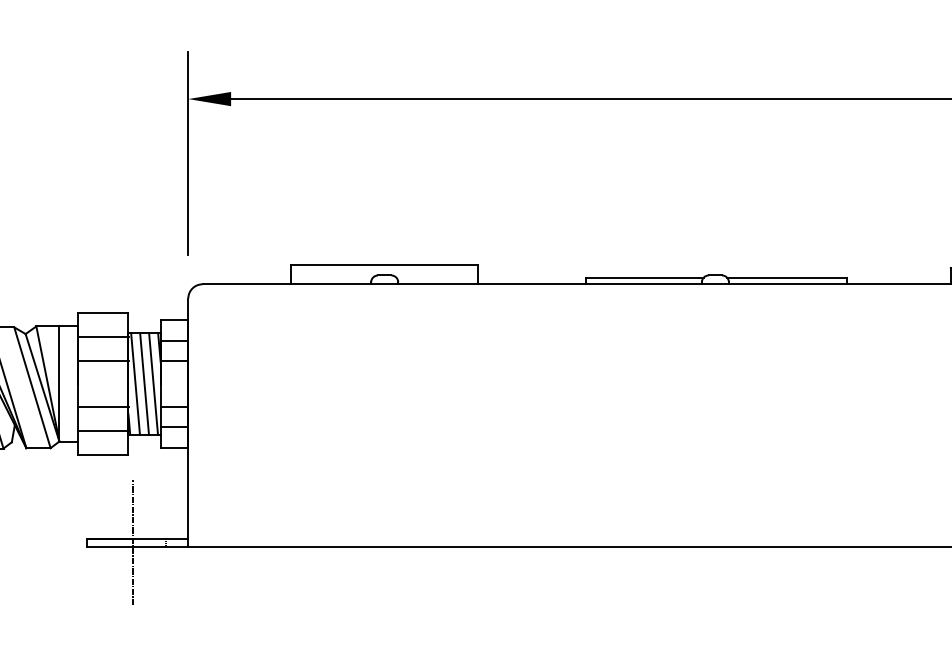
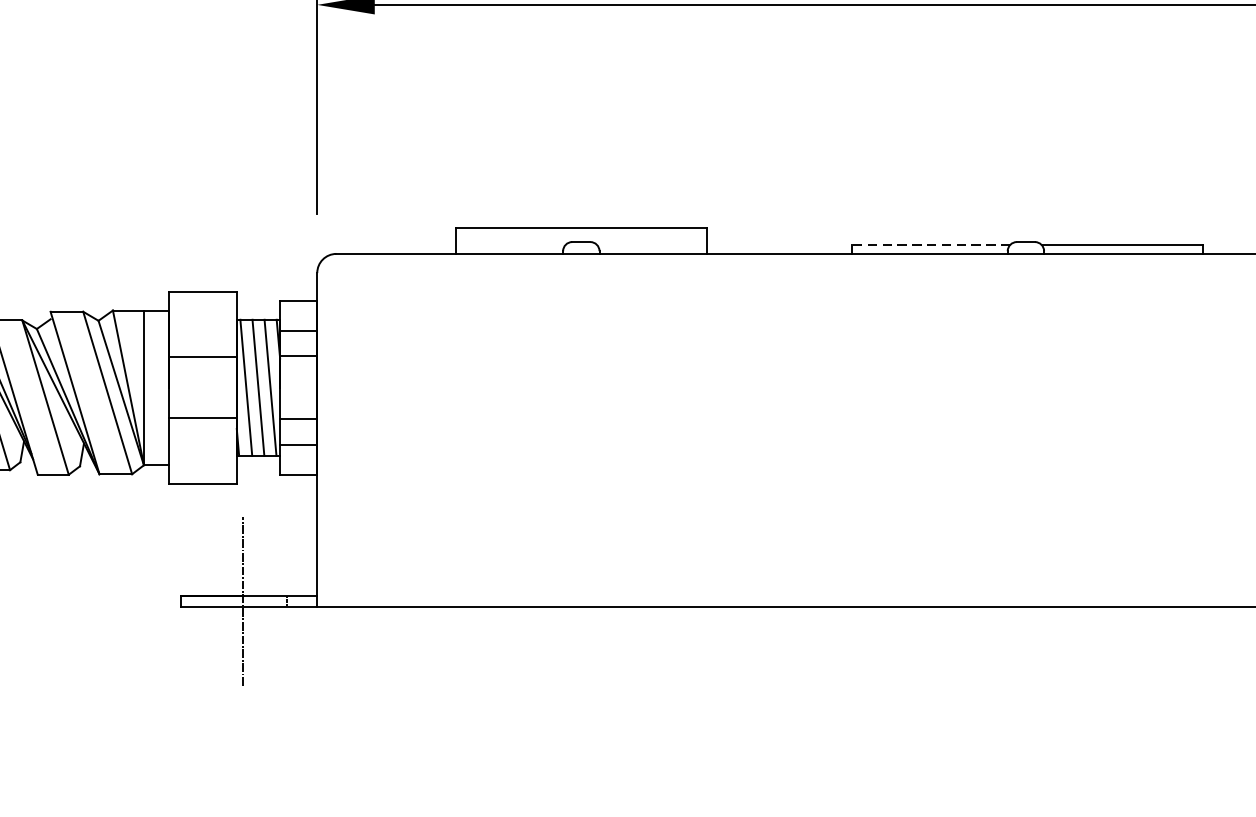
line: (644, 277) -> (930, 244), solid -> dashed
line: (102, 337) -> (201, 325), removed
line: (102, 430) -> (201, 450), removed

